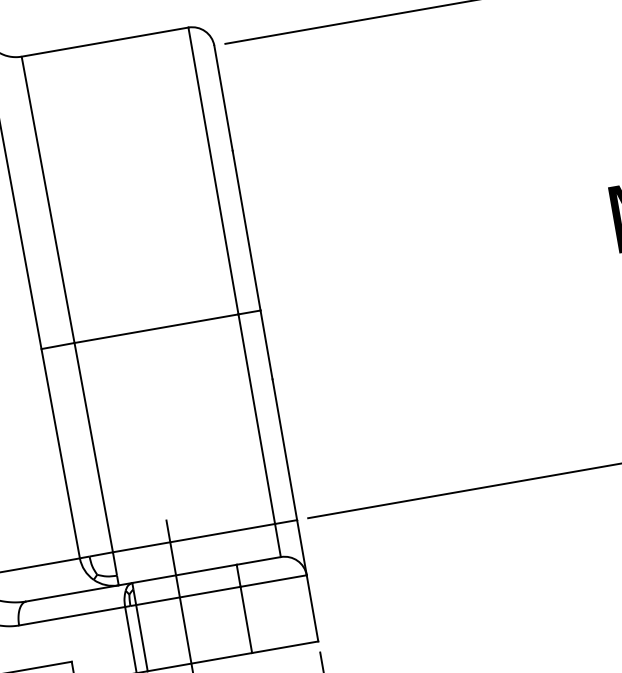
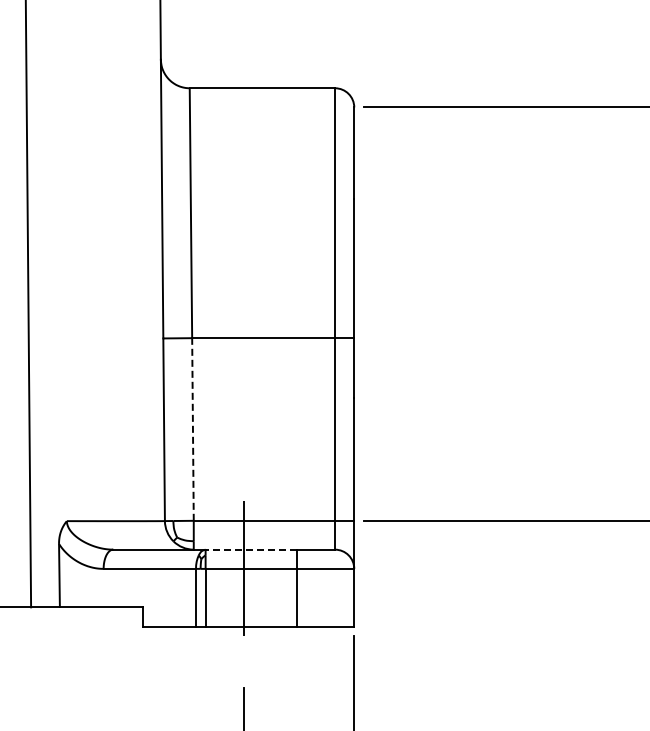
line: (93, 447) -> (192, 429), solid -> dashed
line: (183, 573) -> (250, 549), solid -> dashed

